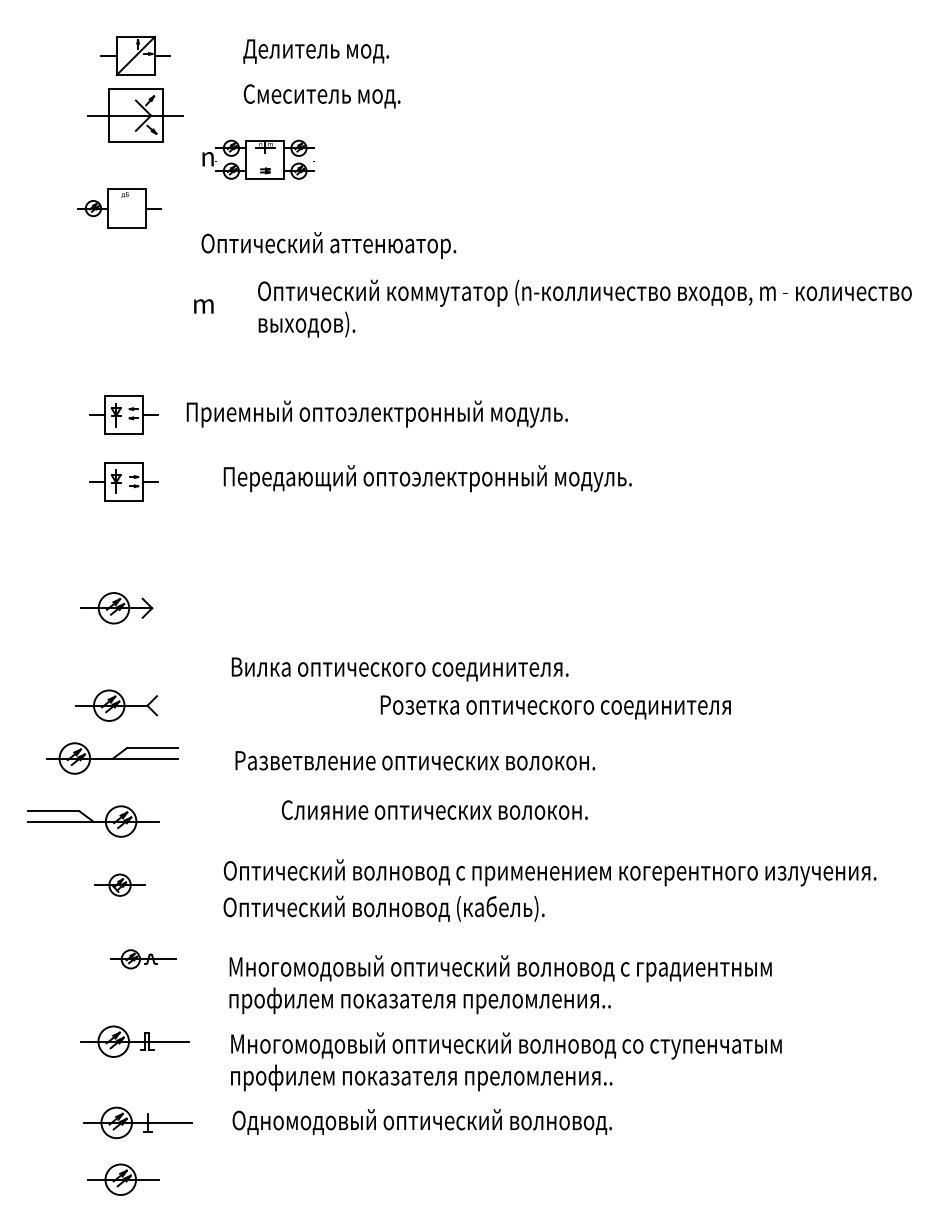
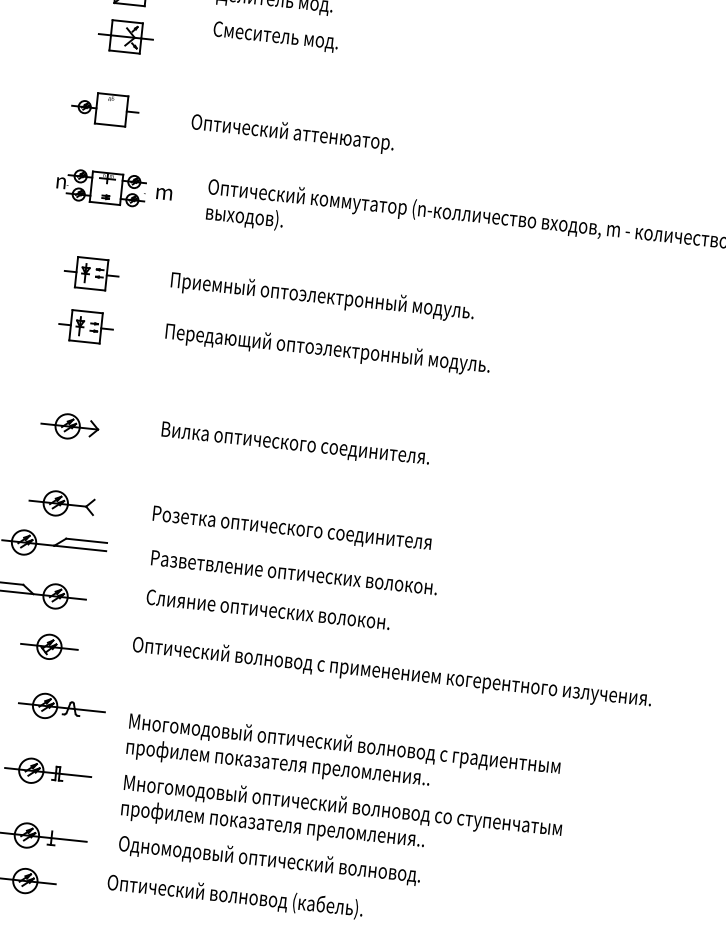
part: (135, 115) -> (125, 36), size x0.71
part: (258, 159) -> (101, 187), moved
text: (328, 245) -> (292, 133), moved
text: (376, 413) -> (321, 296), moved
text: (399, 669) -> (295, 444), moved
text: (555, 707) -> (291, 529), moved
text: (434, 809) -> (268, 609), moved
part: (119, 885) -> (48, 647), size x1.43
text: (383, 908) -> (234, 896), moved
part: (143, 959) -> (61, 707), size x1.67

